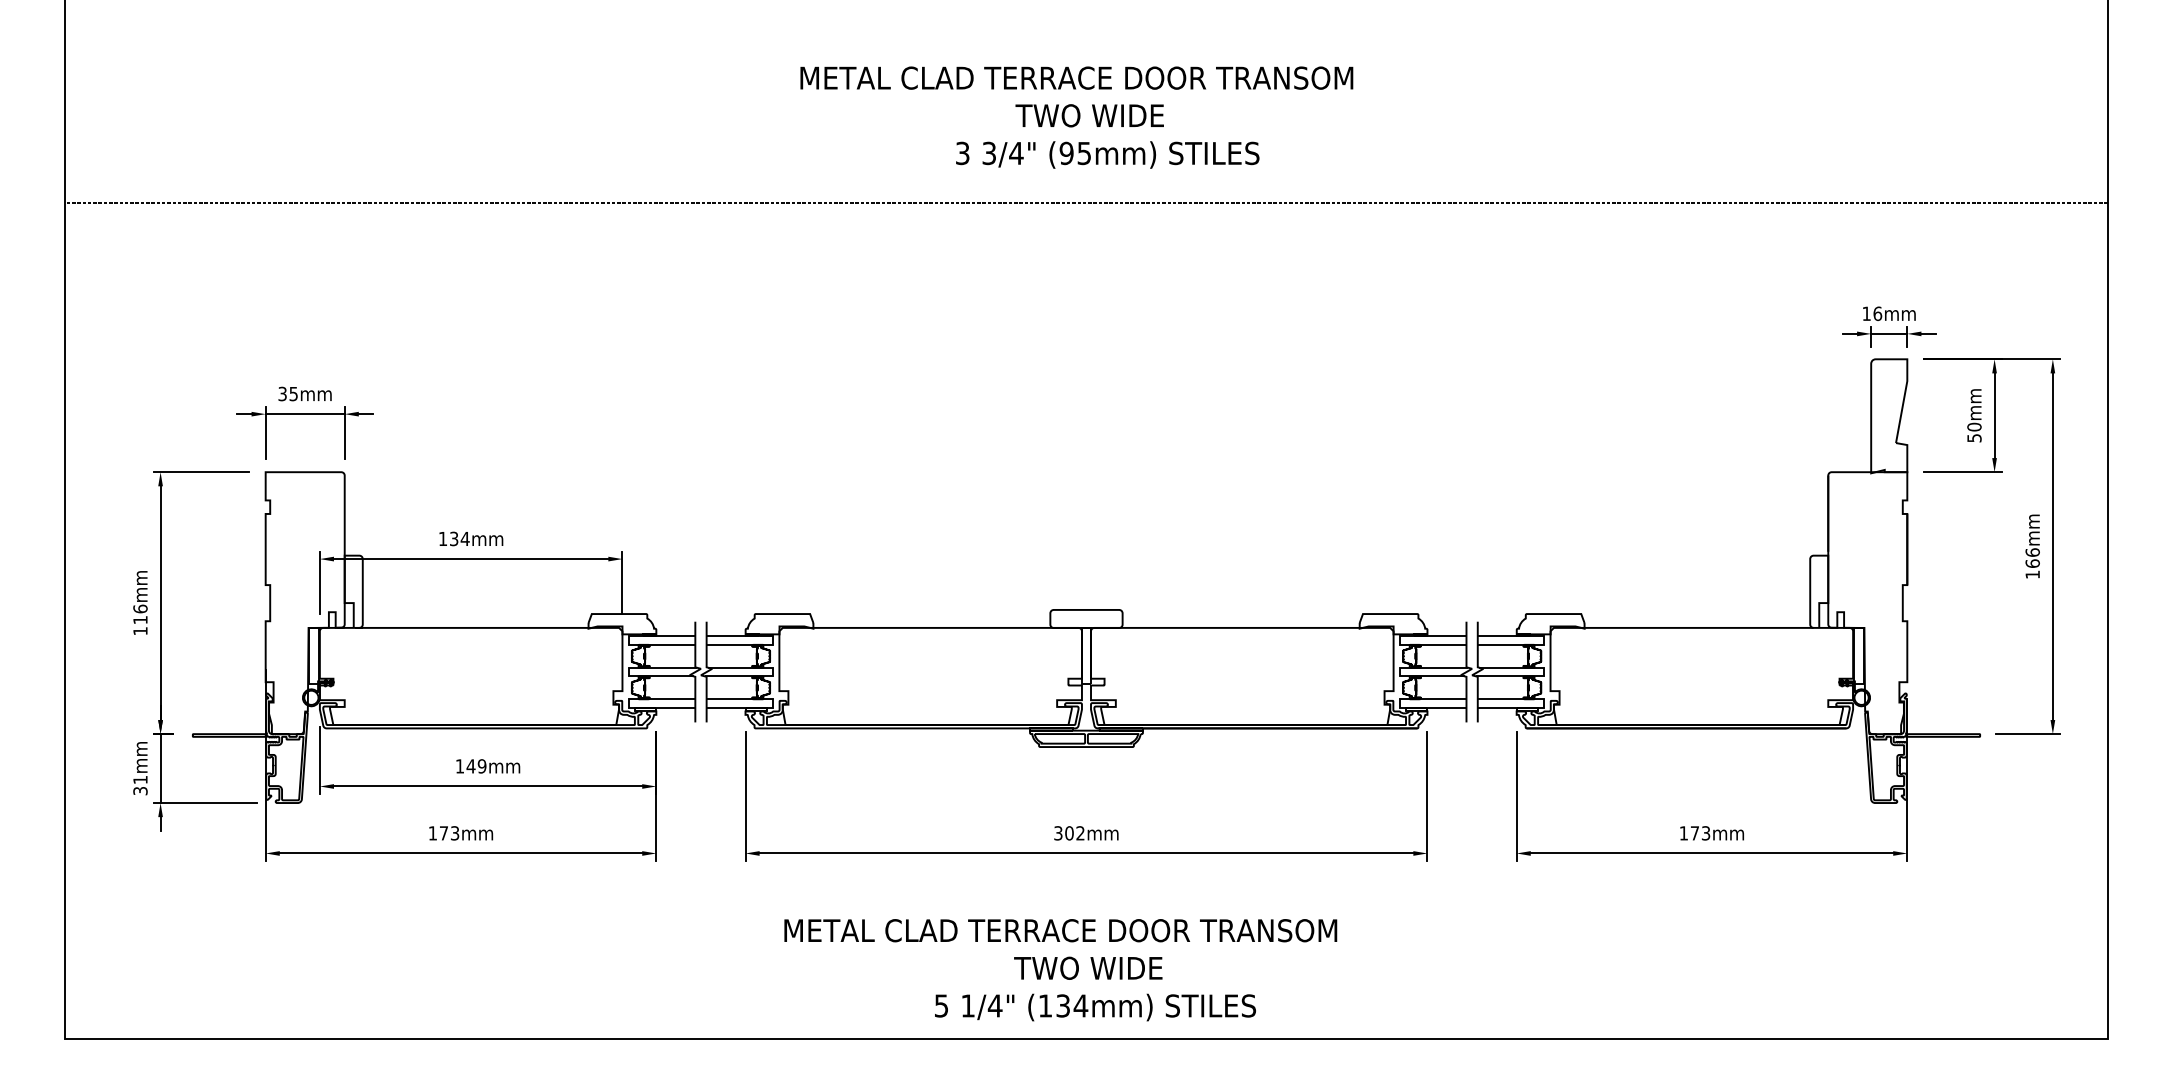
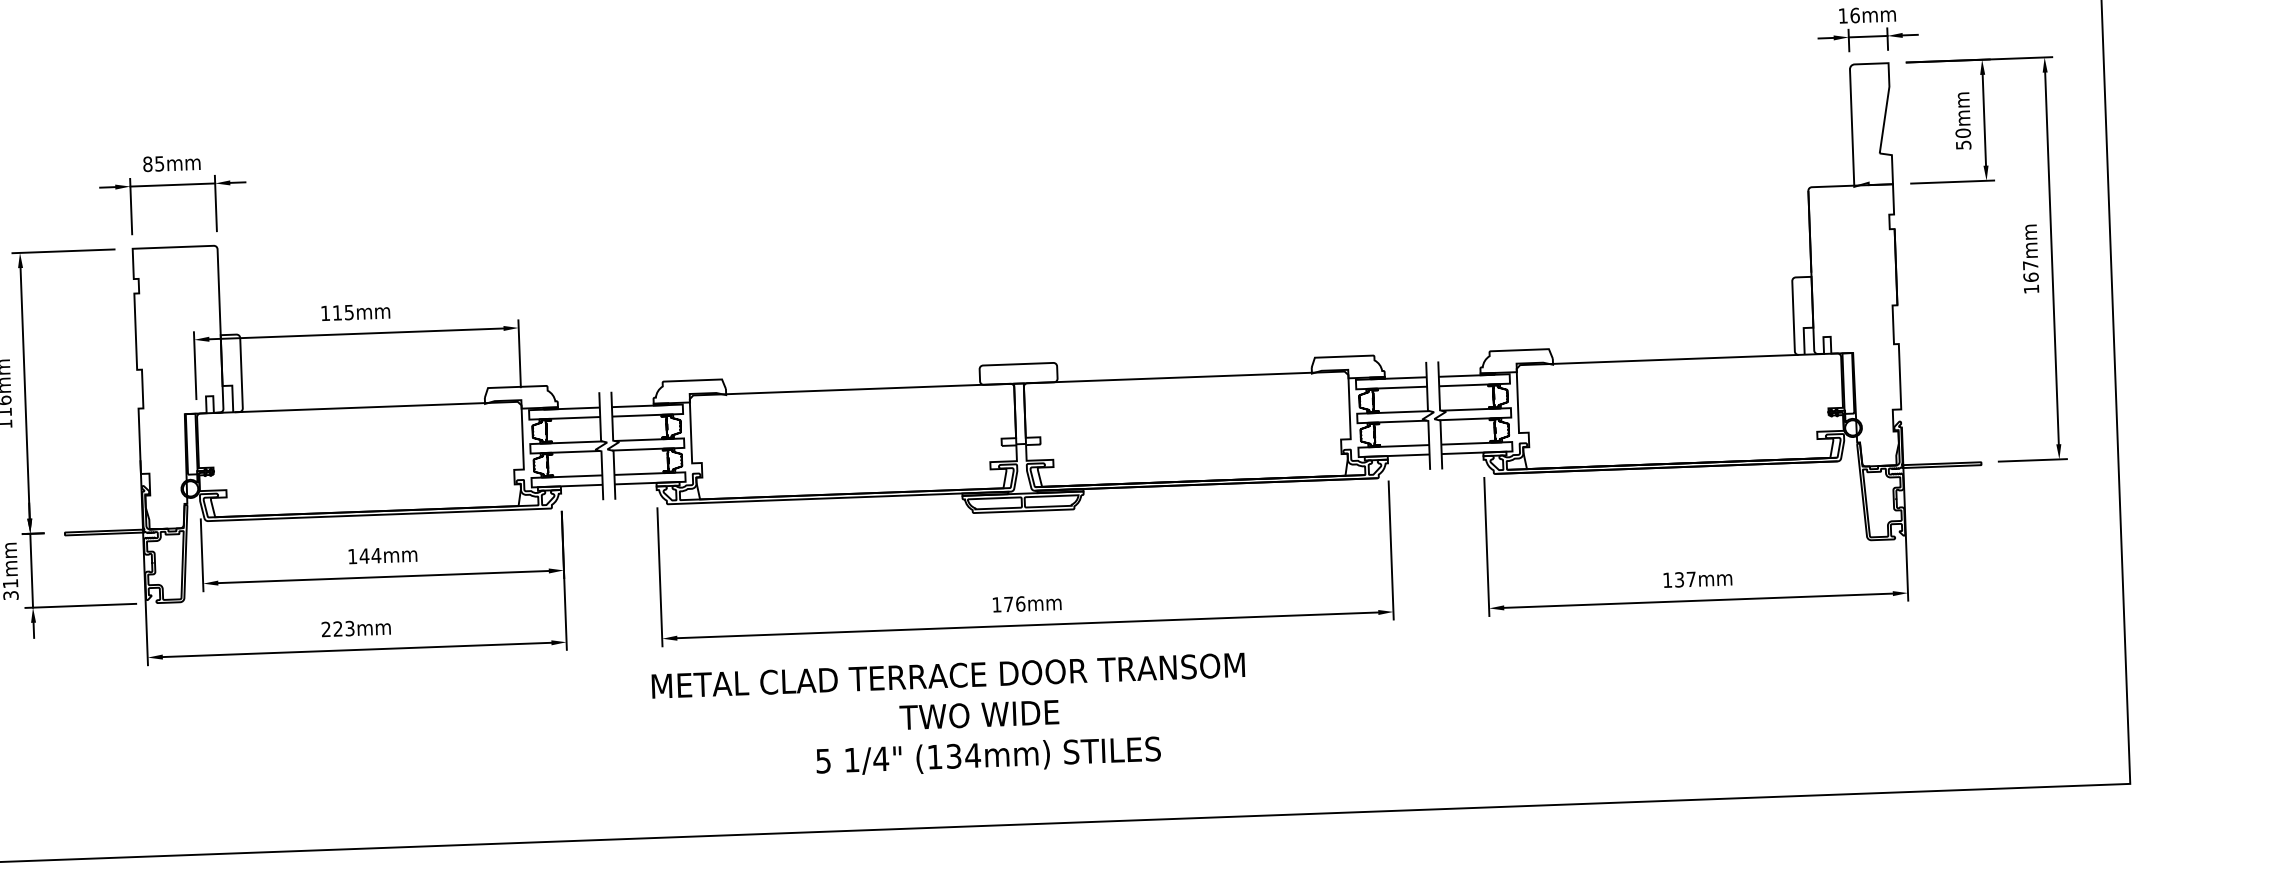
text: (282, 393) -> (147, 163), 35mm -> 85mm
text: (459, 538) -> (343, 312), 134mm -> 115mm
text: (2032, 552) -> (2030, 265), 166mm -> 167mm
text: (481, 766) -> (375, 555), 149mm -> 144mm
text: (437, 833) -> (331, 629), 173mm -> 223mm
text: (1069, 833) -> (1008, 604), 302mm -> 176mm
text: (1700, 833) -> (1685, 579), 173mm -> 137mm
text: (1060, 970) -> (949, 718), moved

